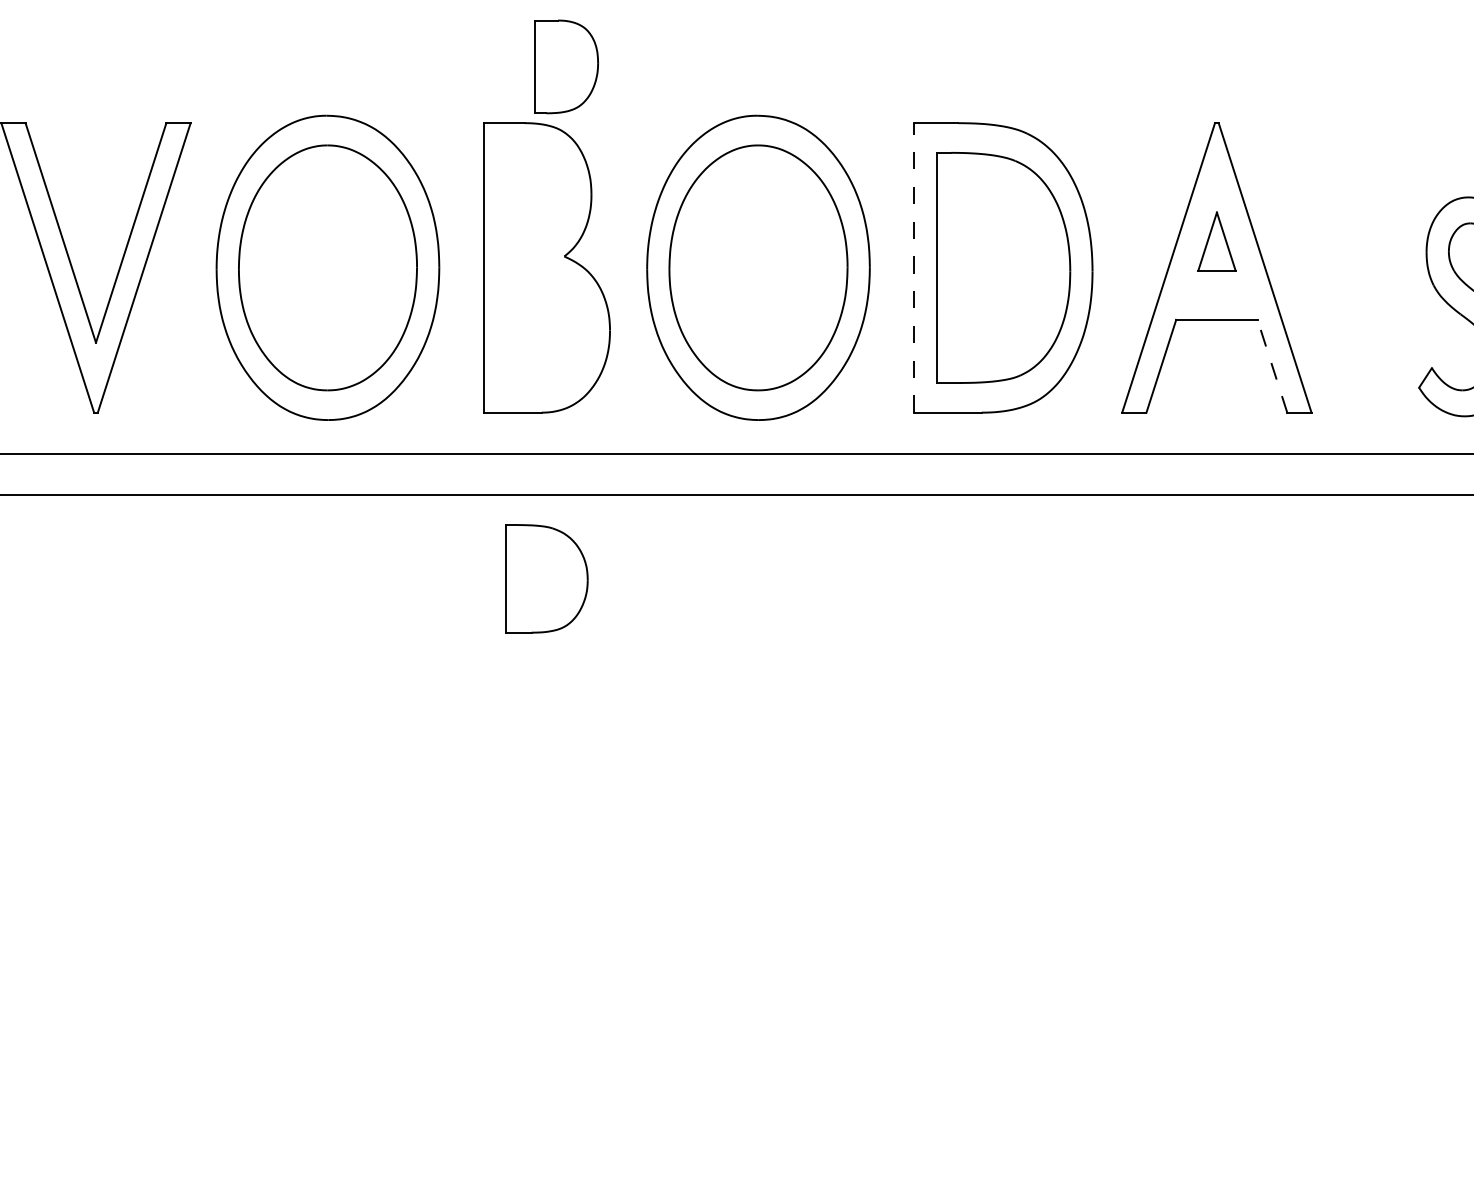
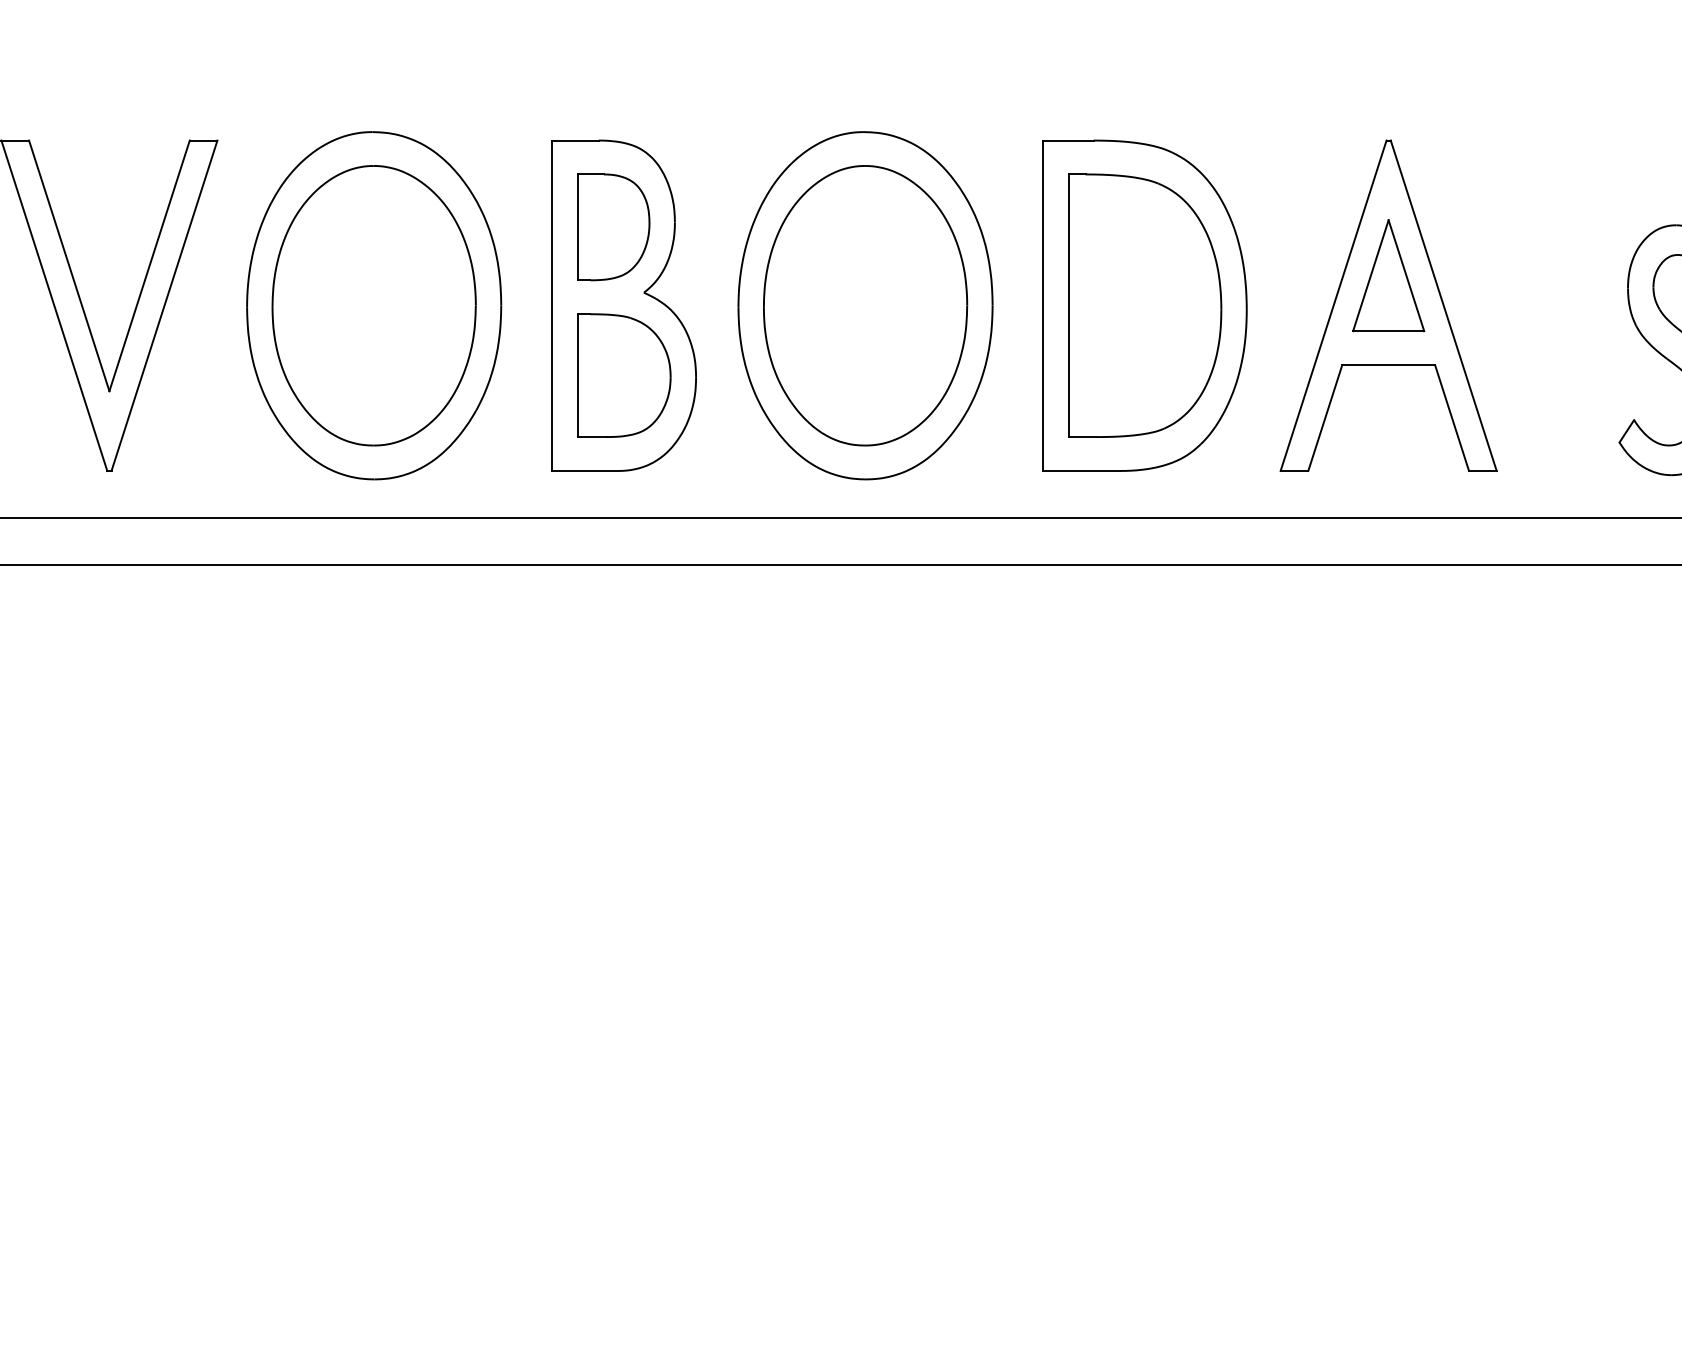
part: (566, 67) -> (613, 227), moved
part: (1216, 241) -> (1388, 275), size x1.67
line: (914, 267) -> (1043, 305), dashed -> solid
line: (1272, 366) -> (1452, 418), dashed -> solid
part: (547, 578) -> (624, 375), moved

